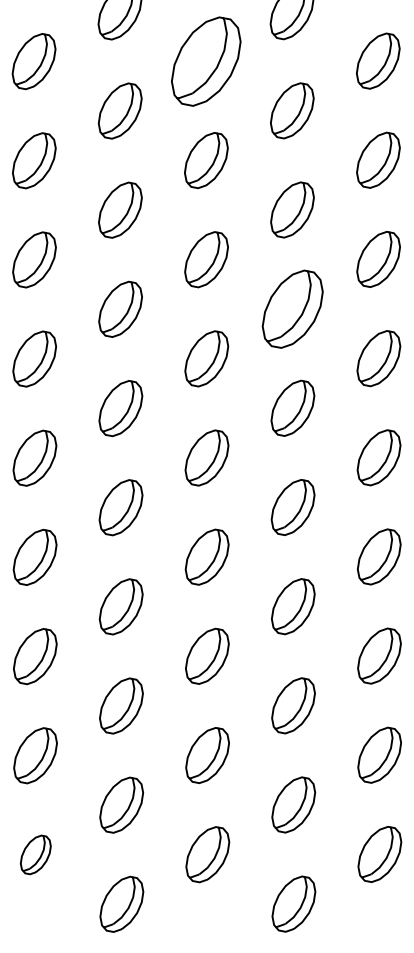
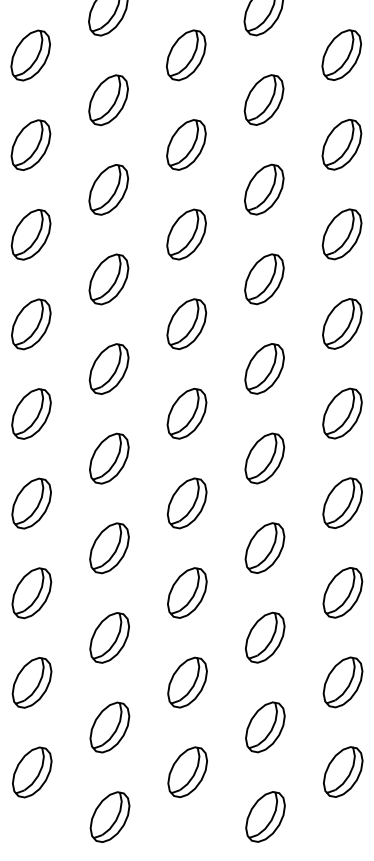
part: (205, 60) -> (185, 54), size x0.62
part: (292, 308) -> (264, 278), size x0.71
part: (35, 854) -> (32, 772), size x1.43

